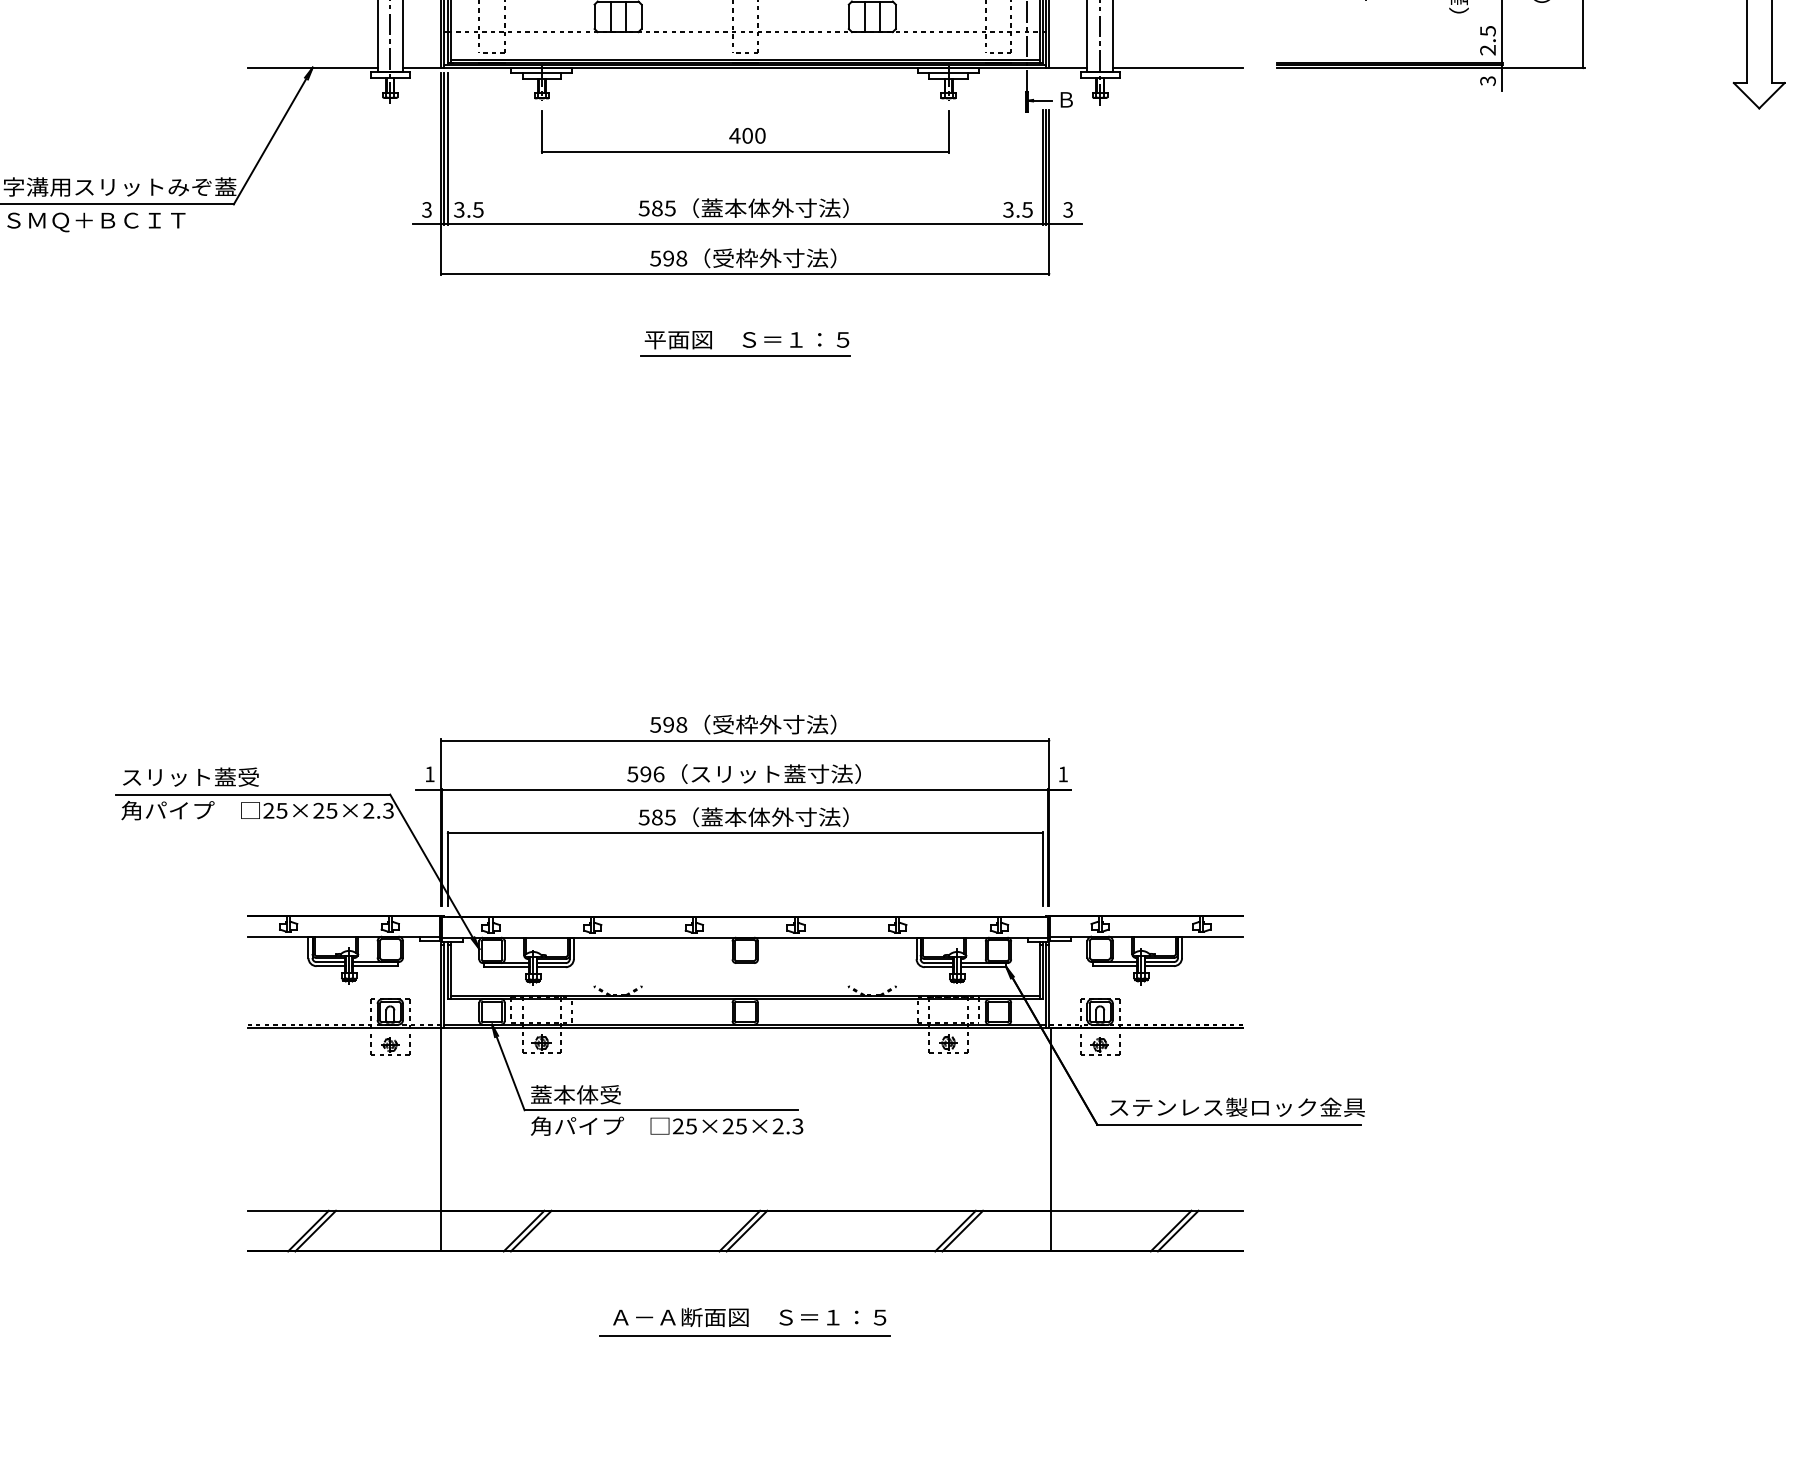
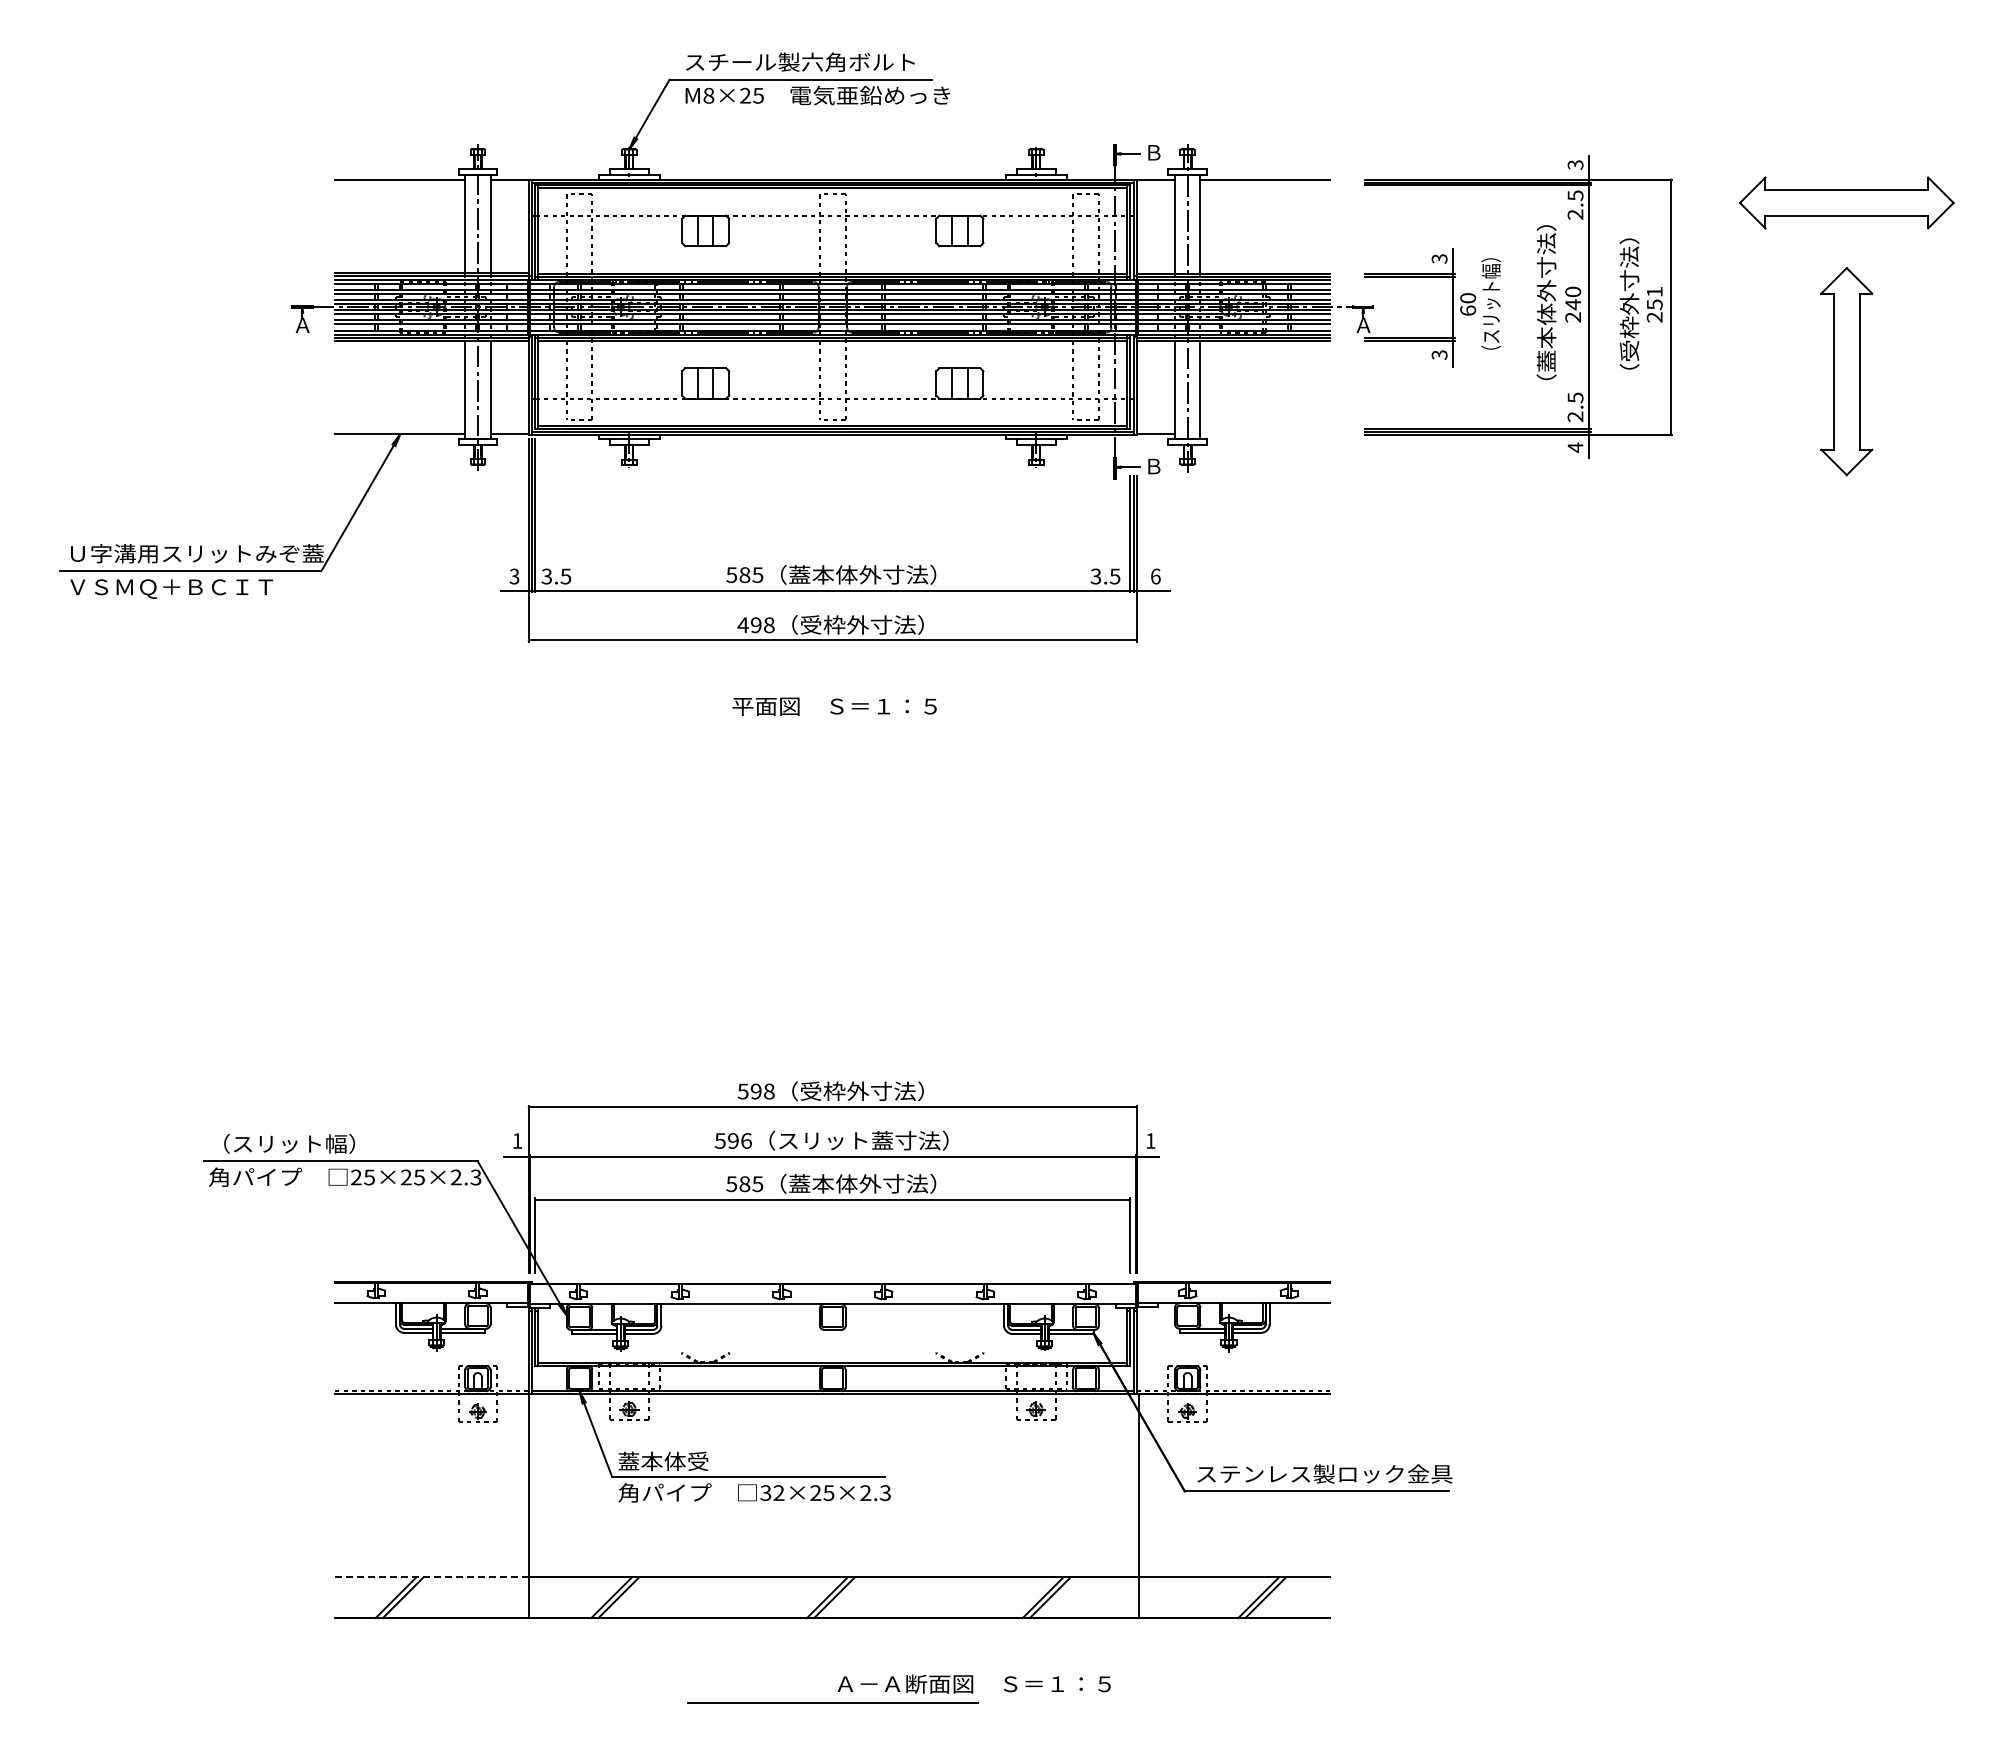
line: (1177, 67) -> (1265, 434), removed
text: (1487, 80) -> (1575, 447), 3 -> 4
part: (744, 131) -> (832, 498), removed
text: (1067, 209) -> (1155, 576), 3 -> 6
text: (654, 258) -> (742, 625), 598 -> 498
line: (744, 355) -> (832, 722), removed
text: (194, 776) -> (282, 1143), スリット蓋受 -> （スリット幅）
text: (684, 1126) -> (772, 1493), 25×25×2.3 -> 32×25×2.3
line: (344, 1210) -> (432, 1577), solid -> dashed
text: (748, 1316) -> (973, 1683), moved

